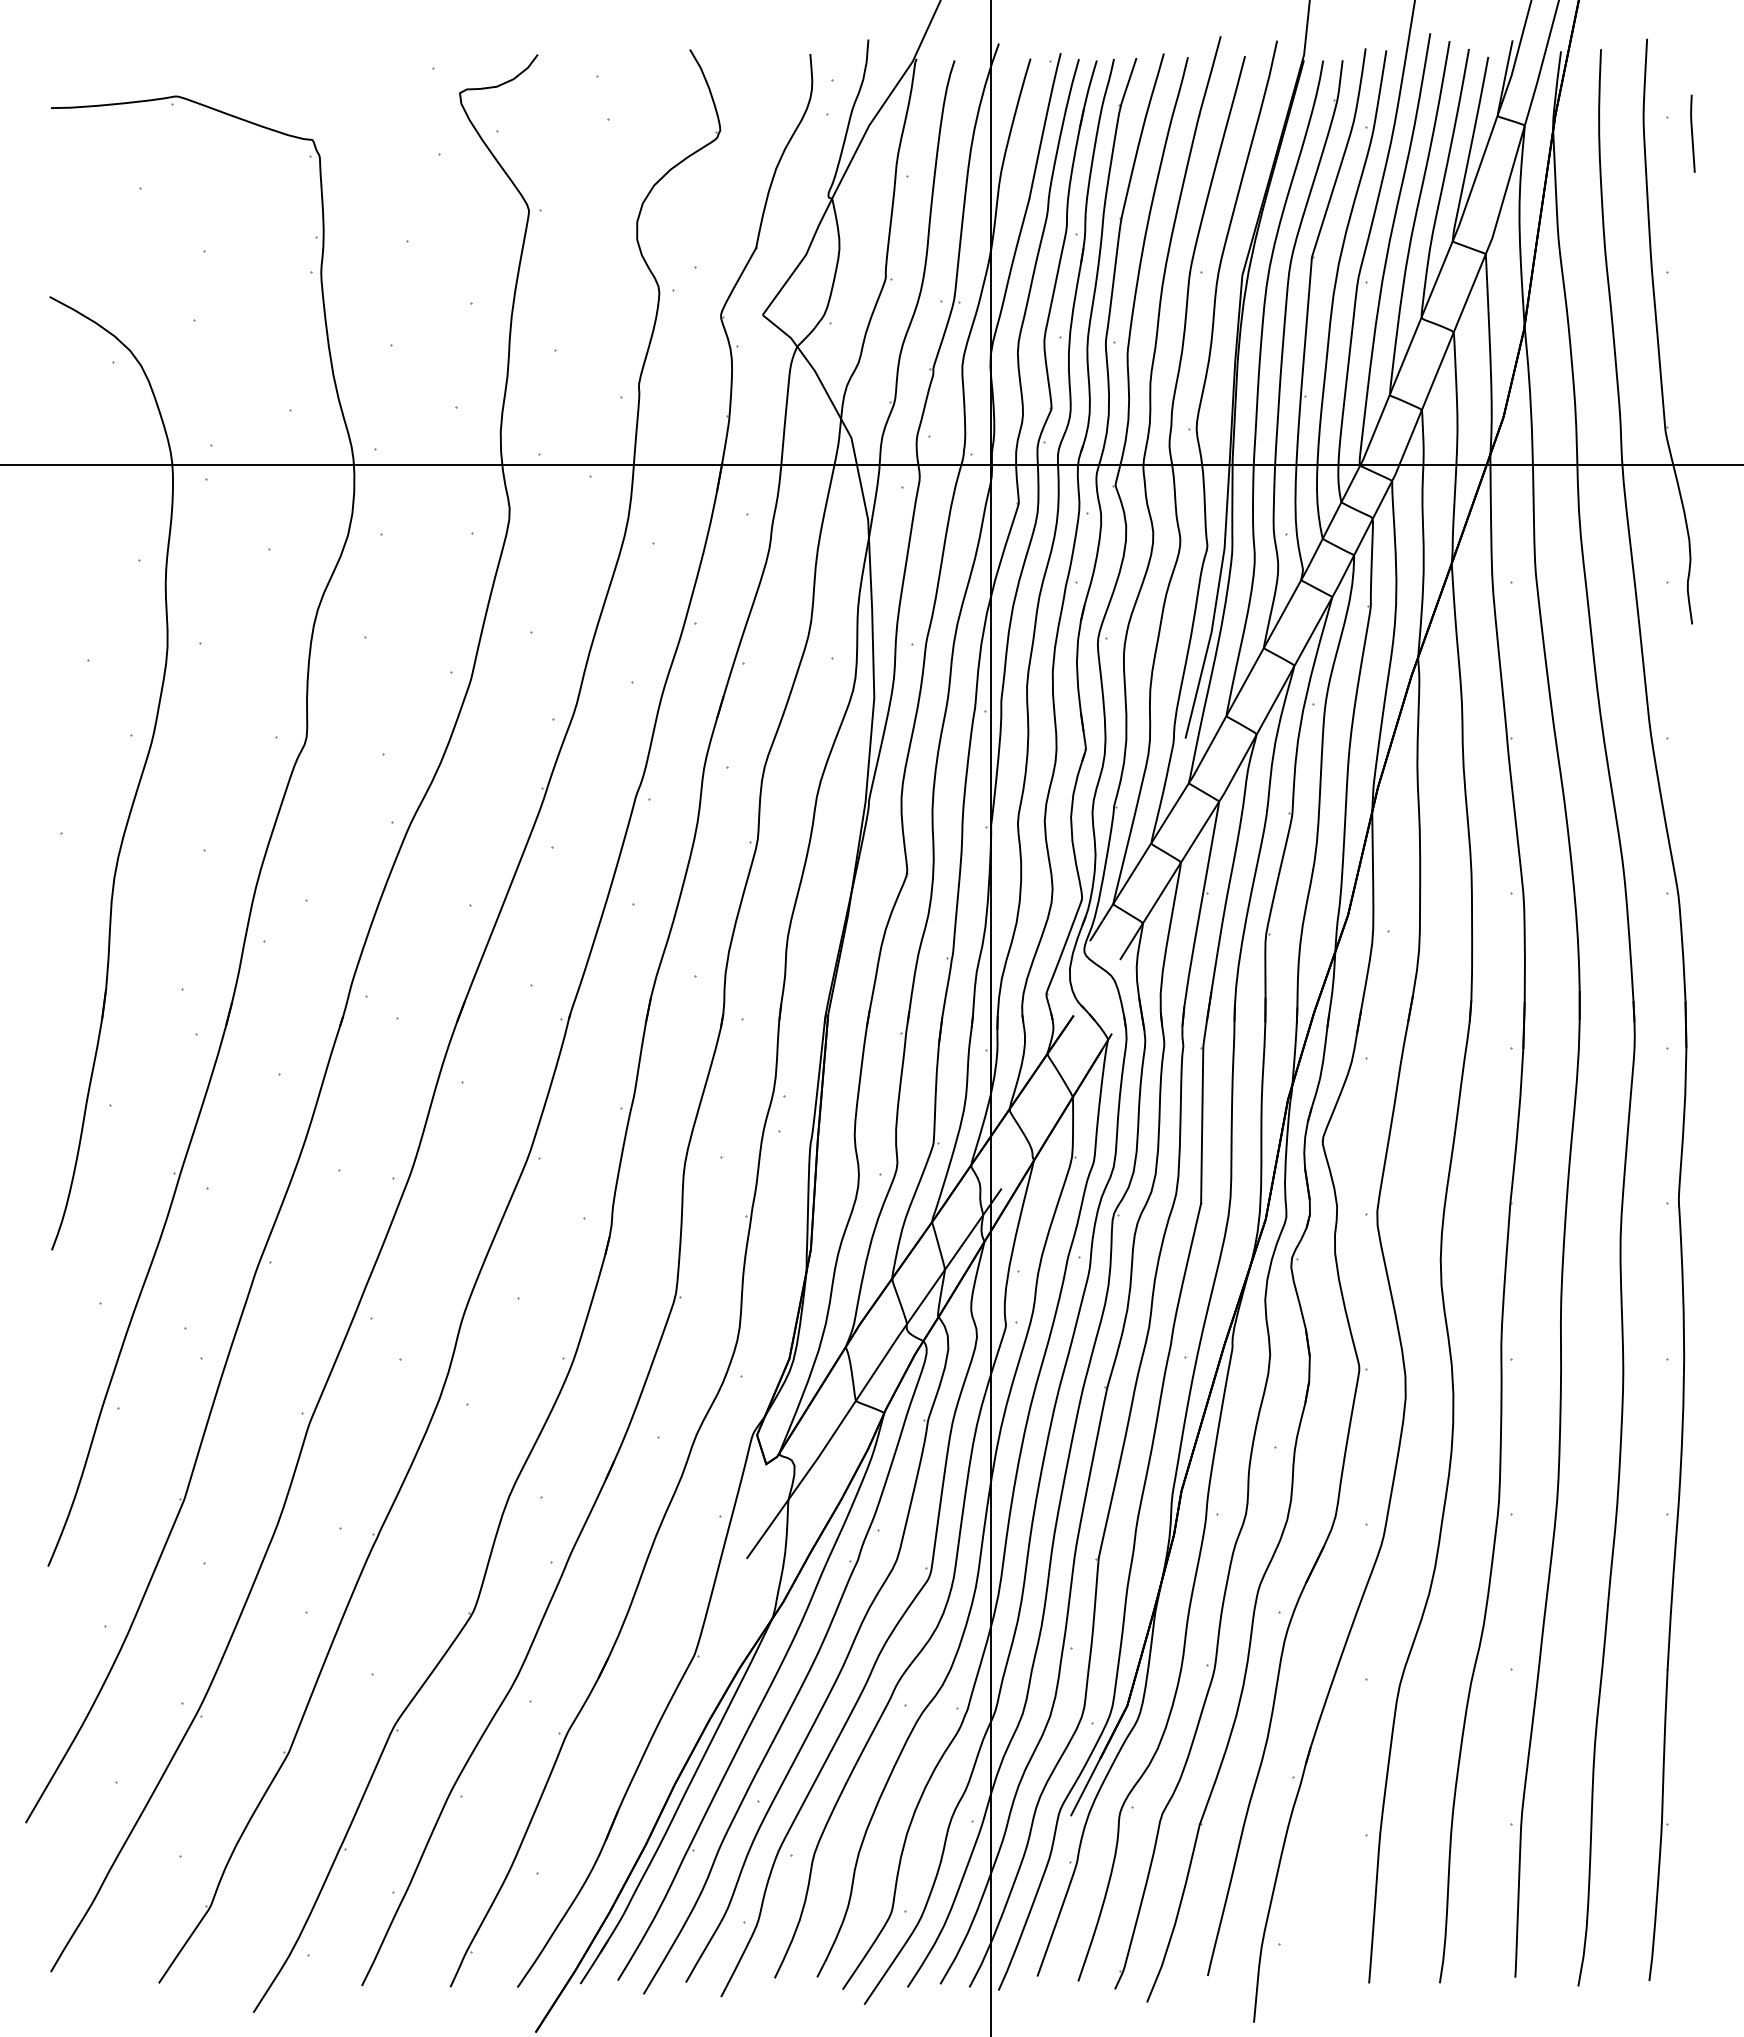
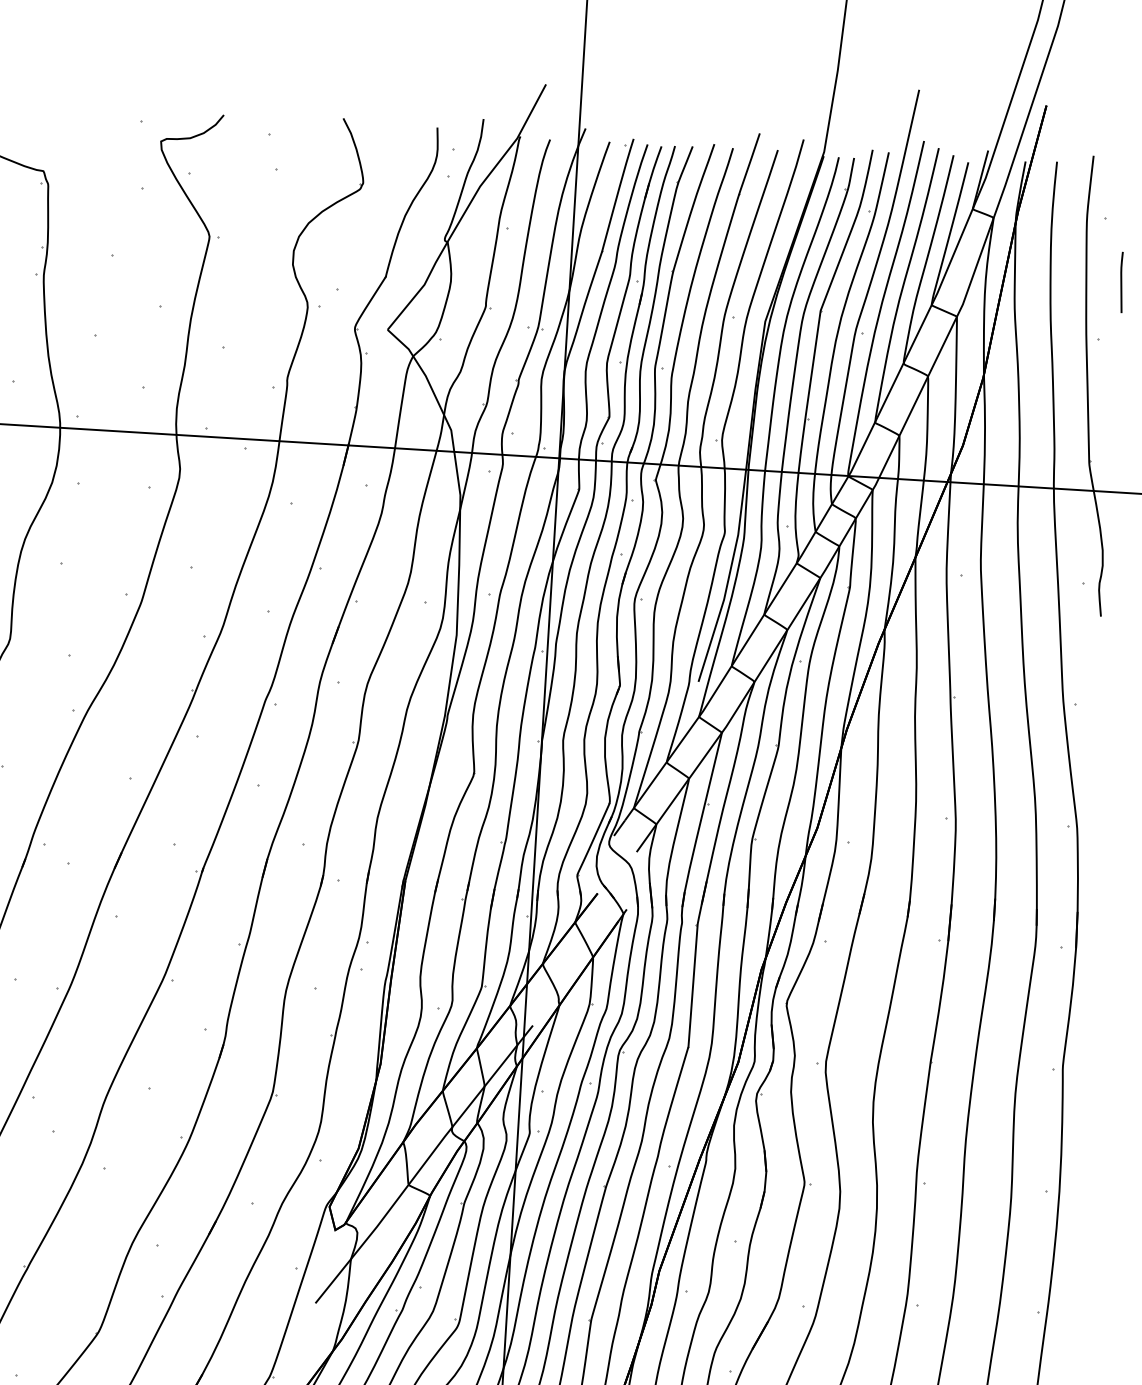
line: (1692, 133) -> (1121, 282), moved

